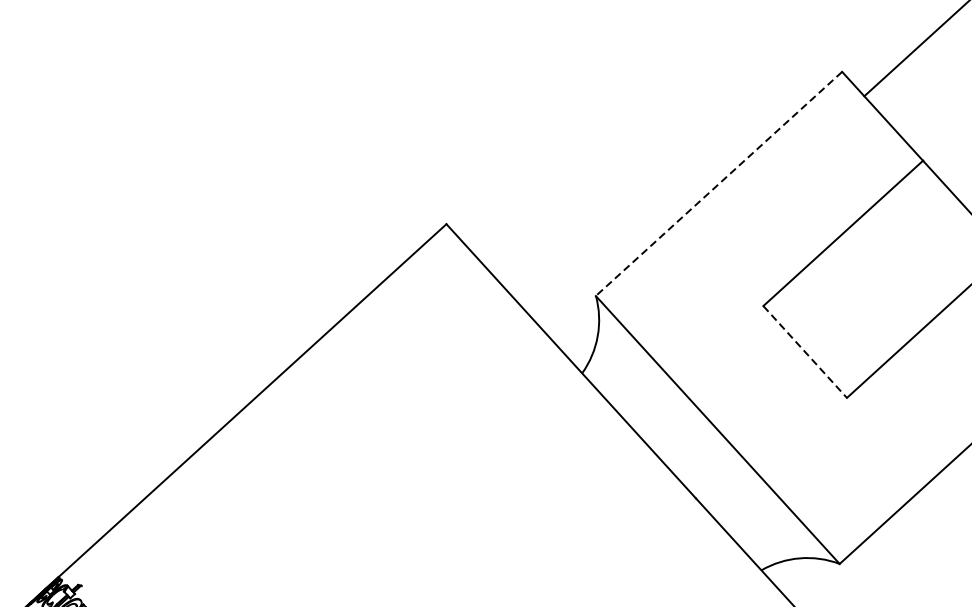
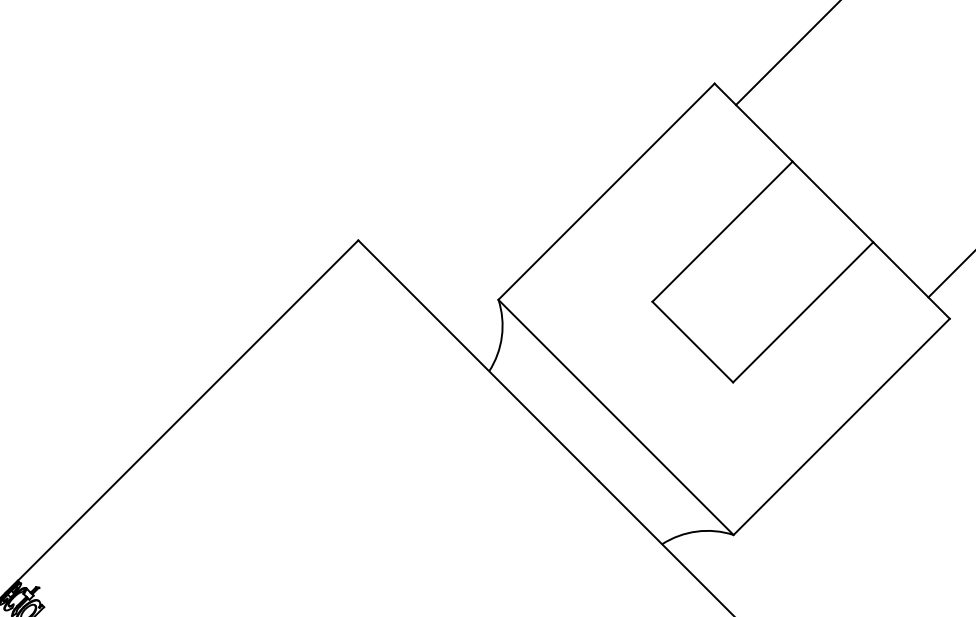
line: (719, 183) -> (606, 191), dashed -> solid
line: (805, 352) -> (693, 342), dashed -> solid

